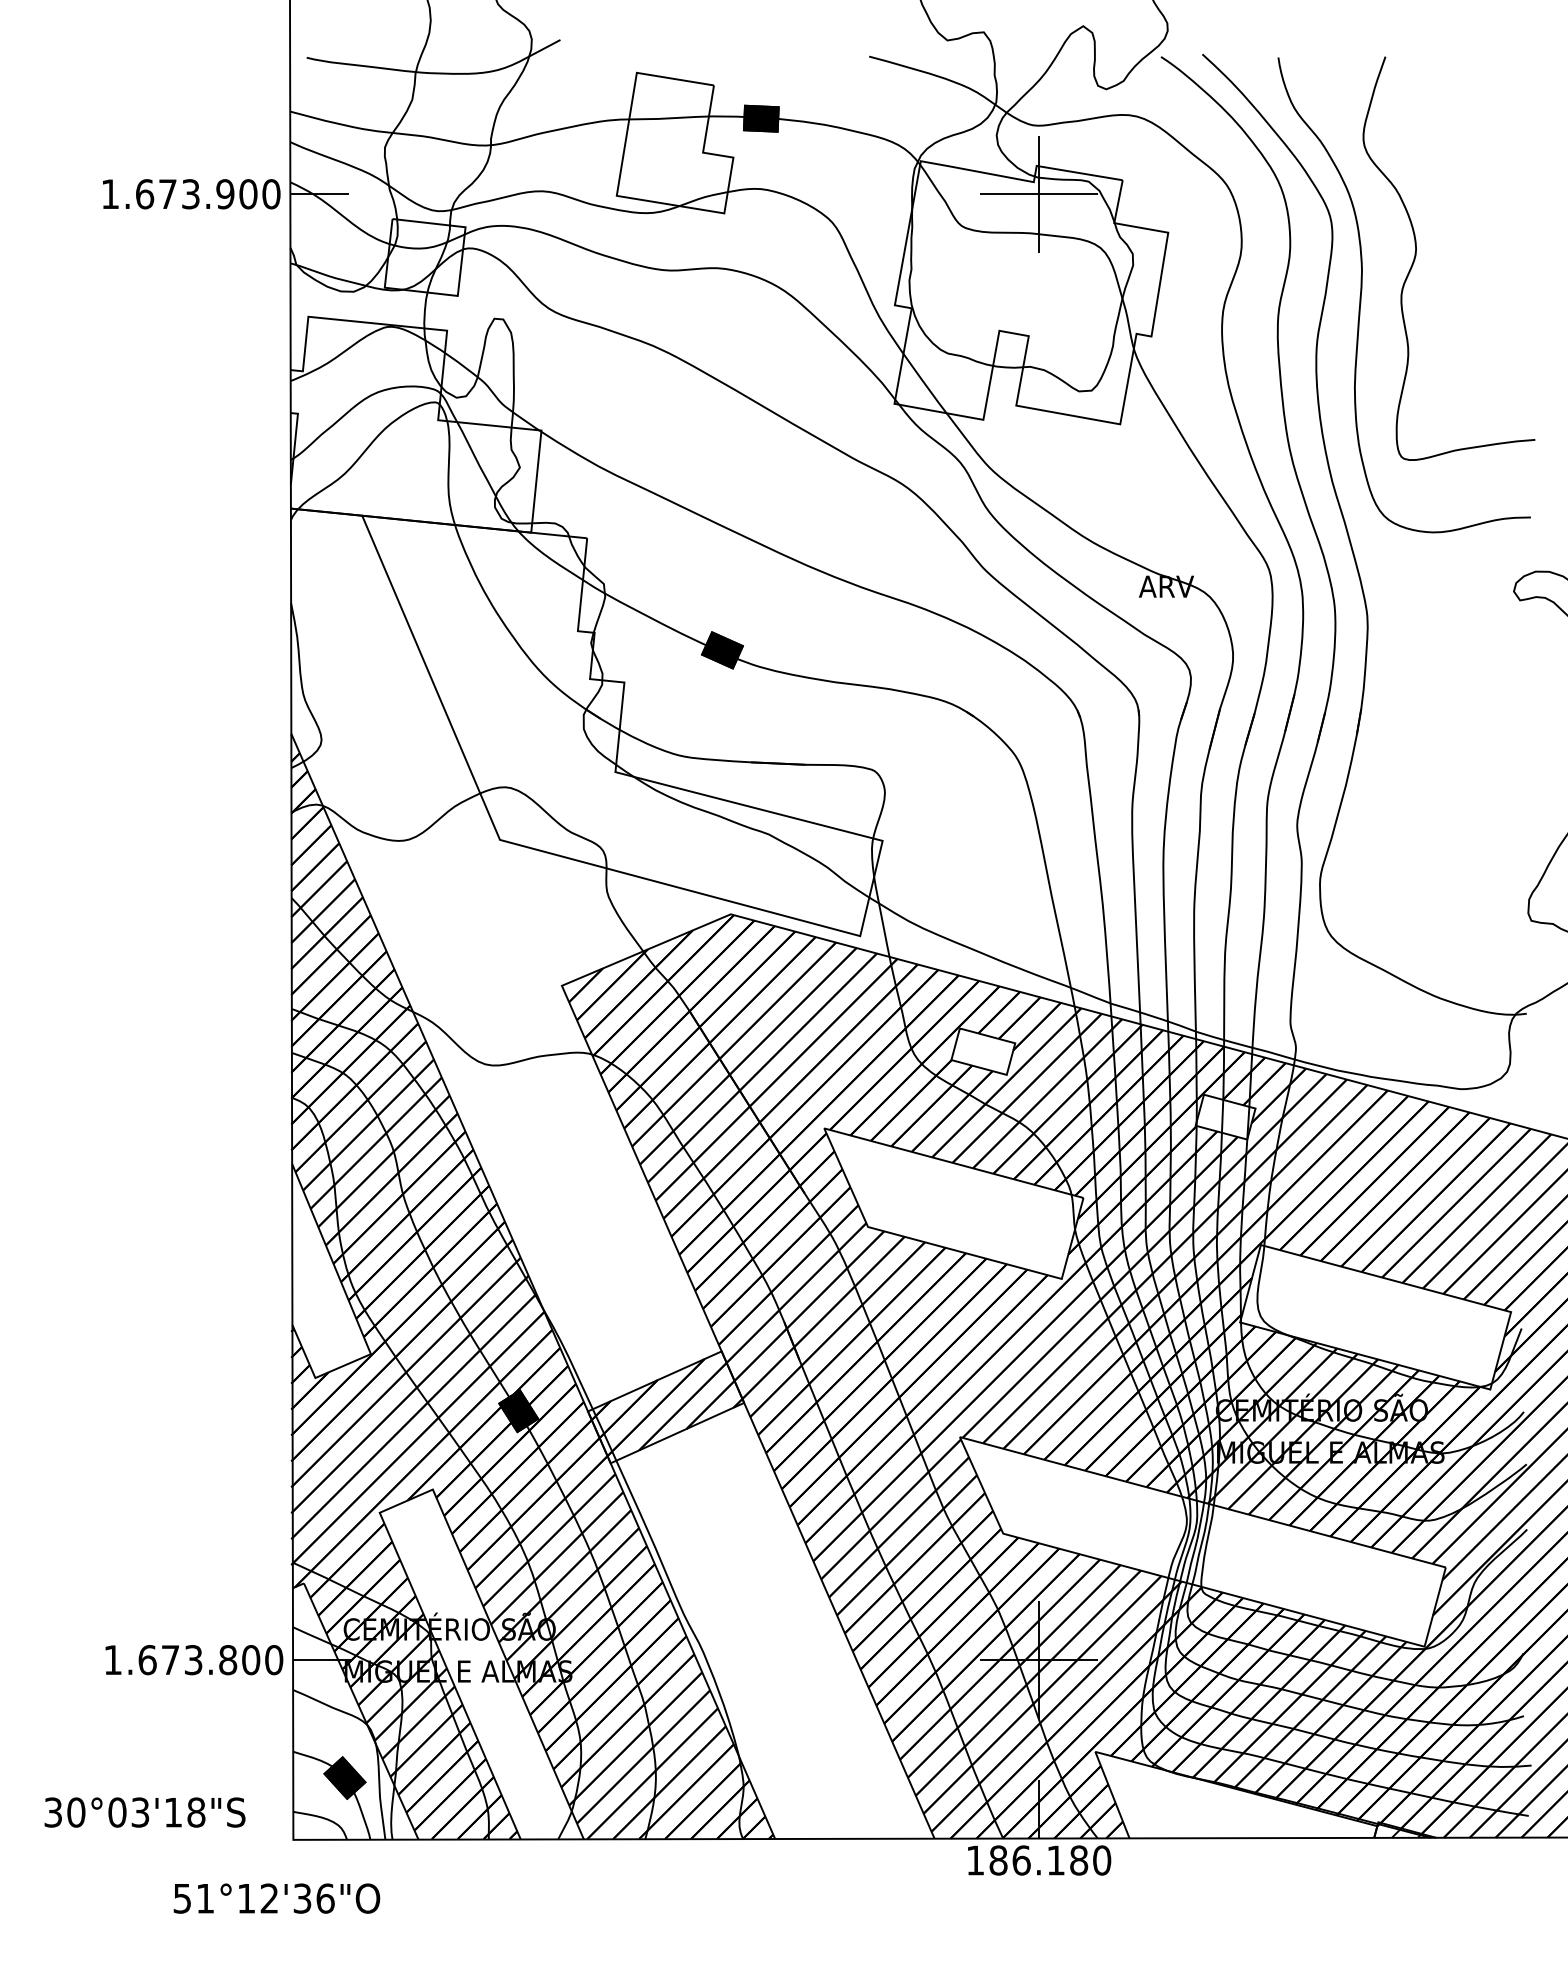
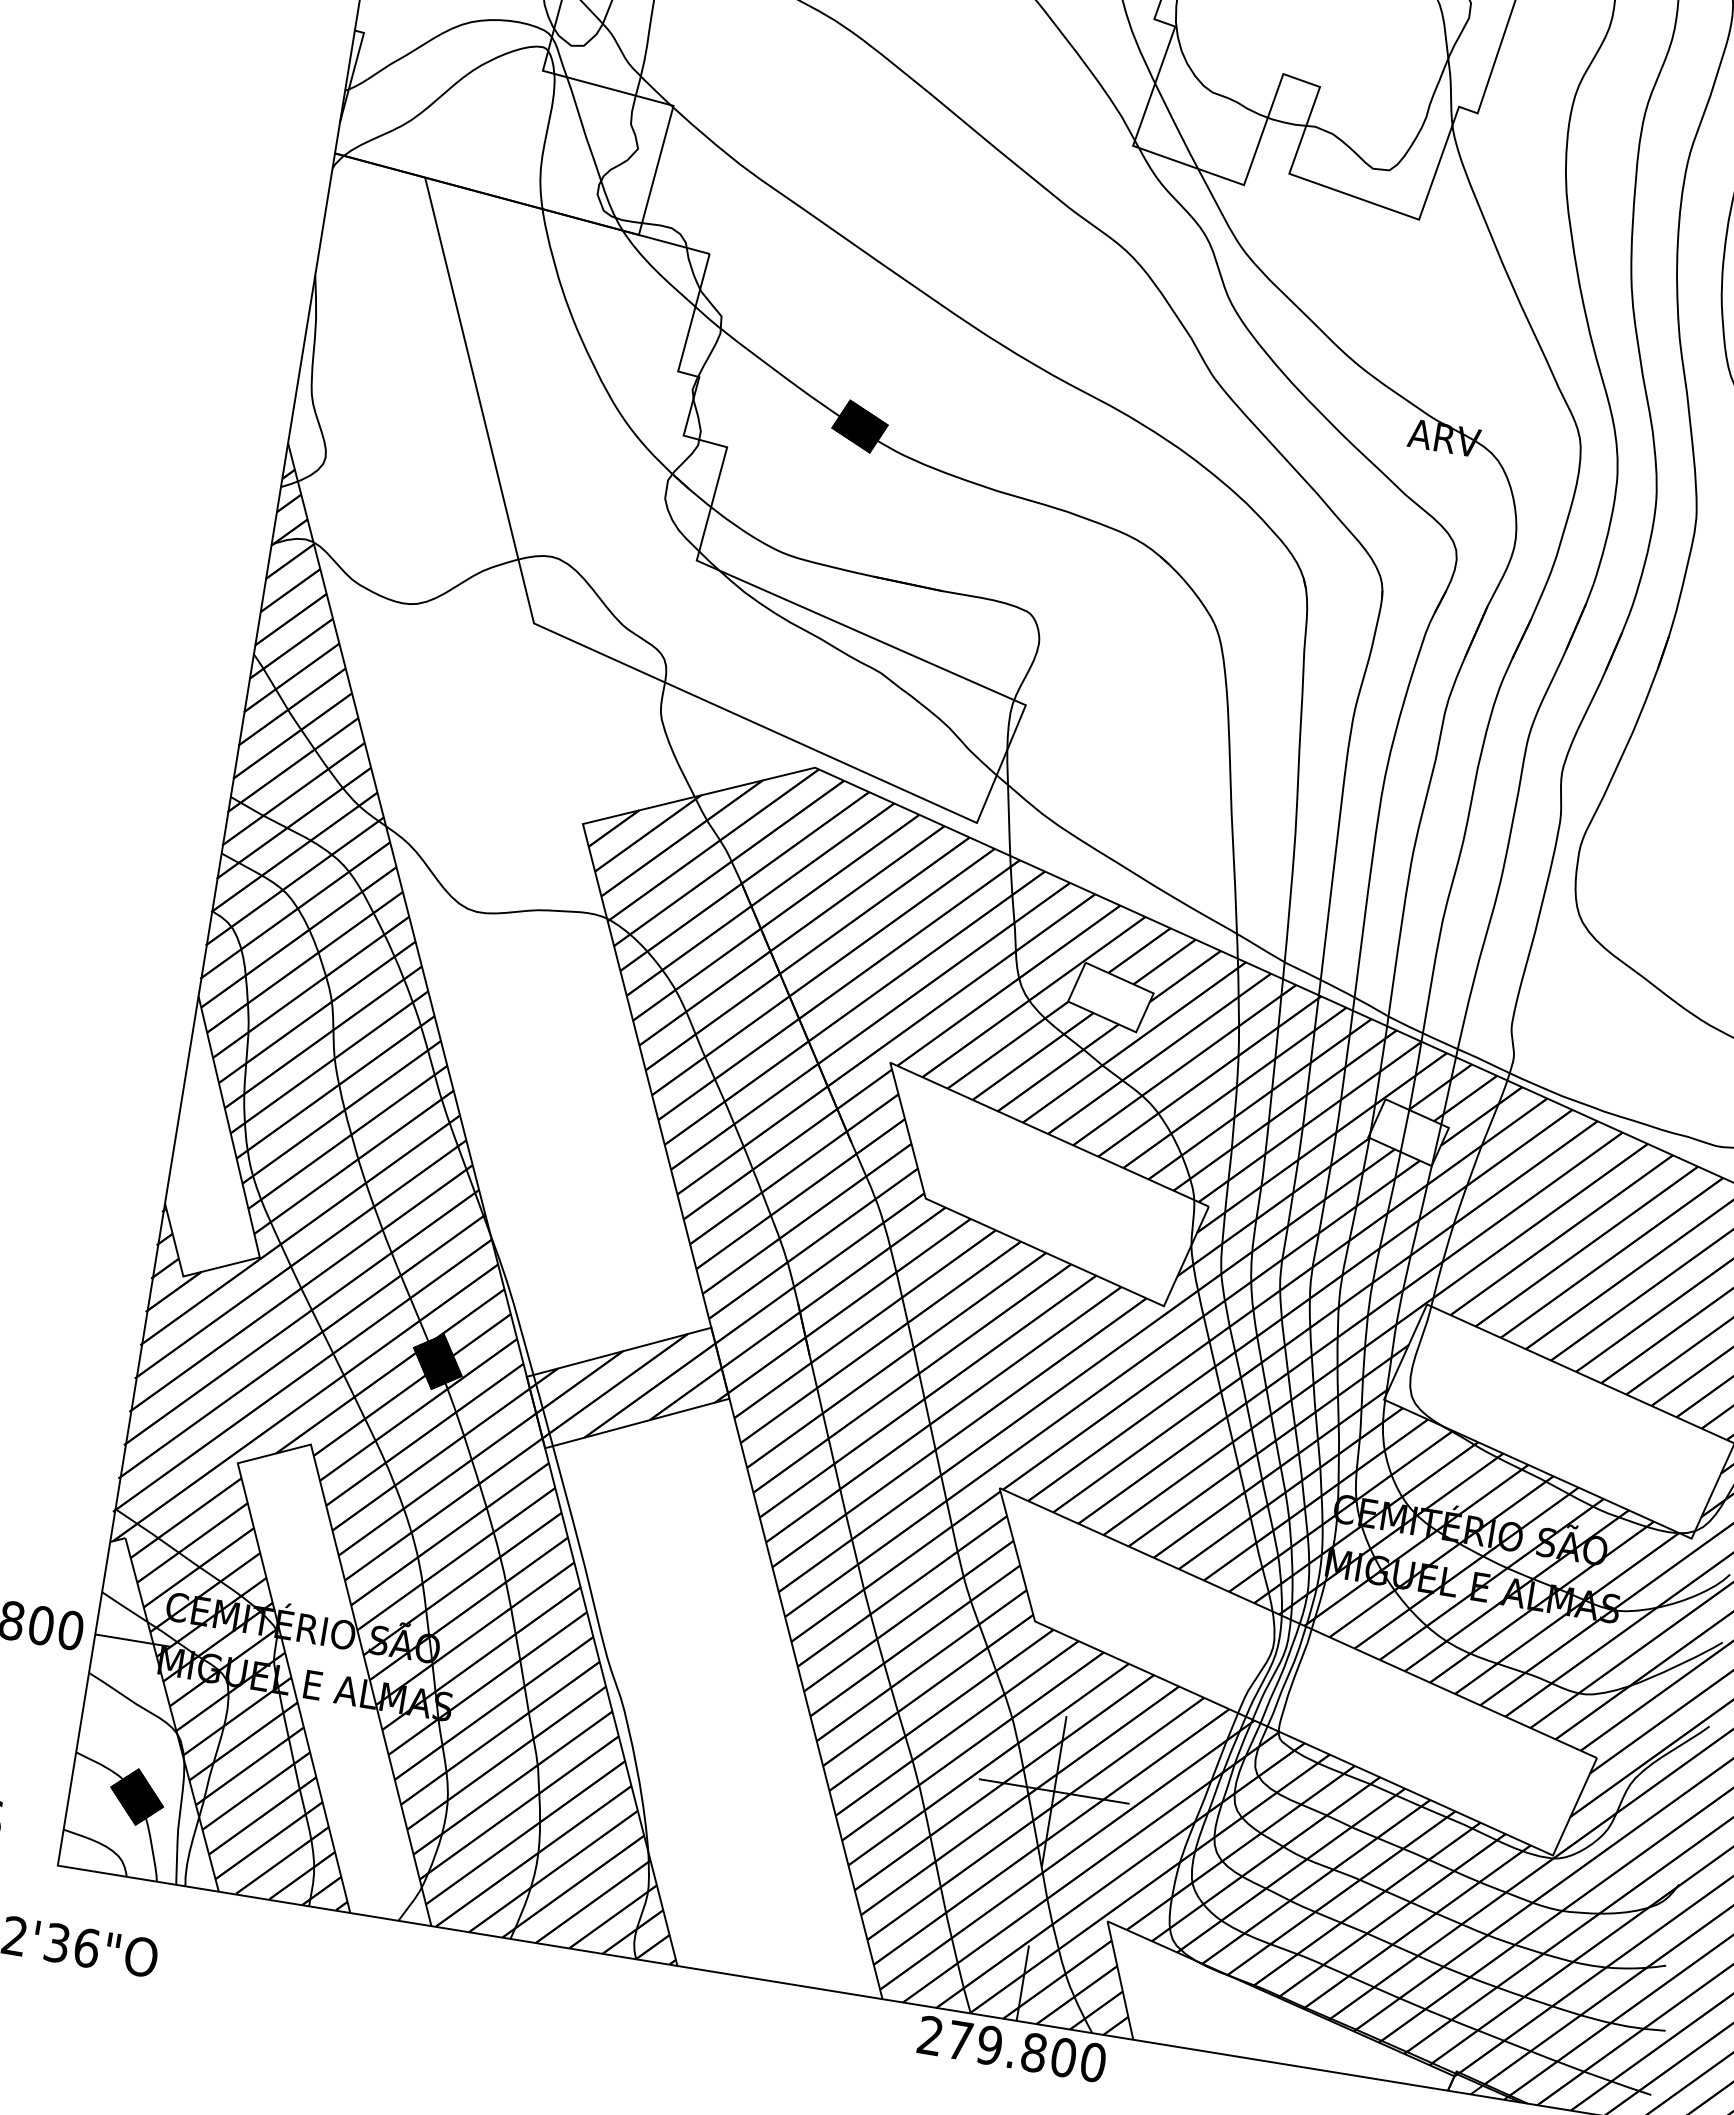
text: (1027, 1860) -> (997, 2046), 186.180 -> 279.800

